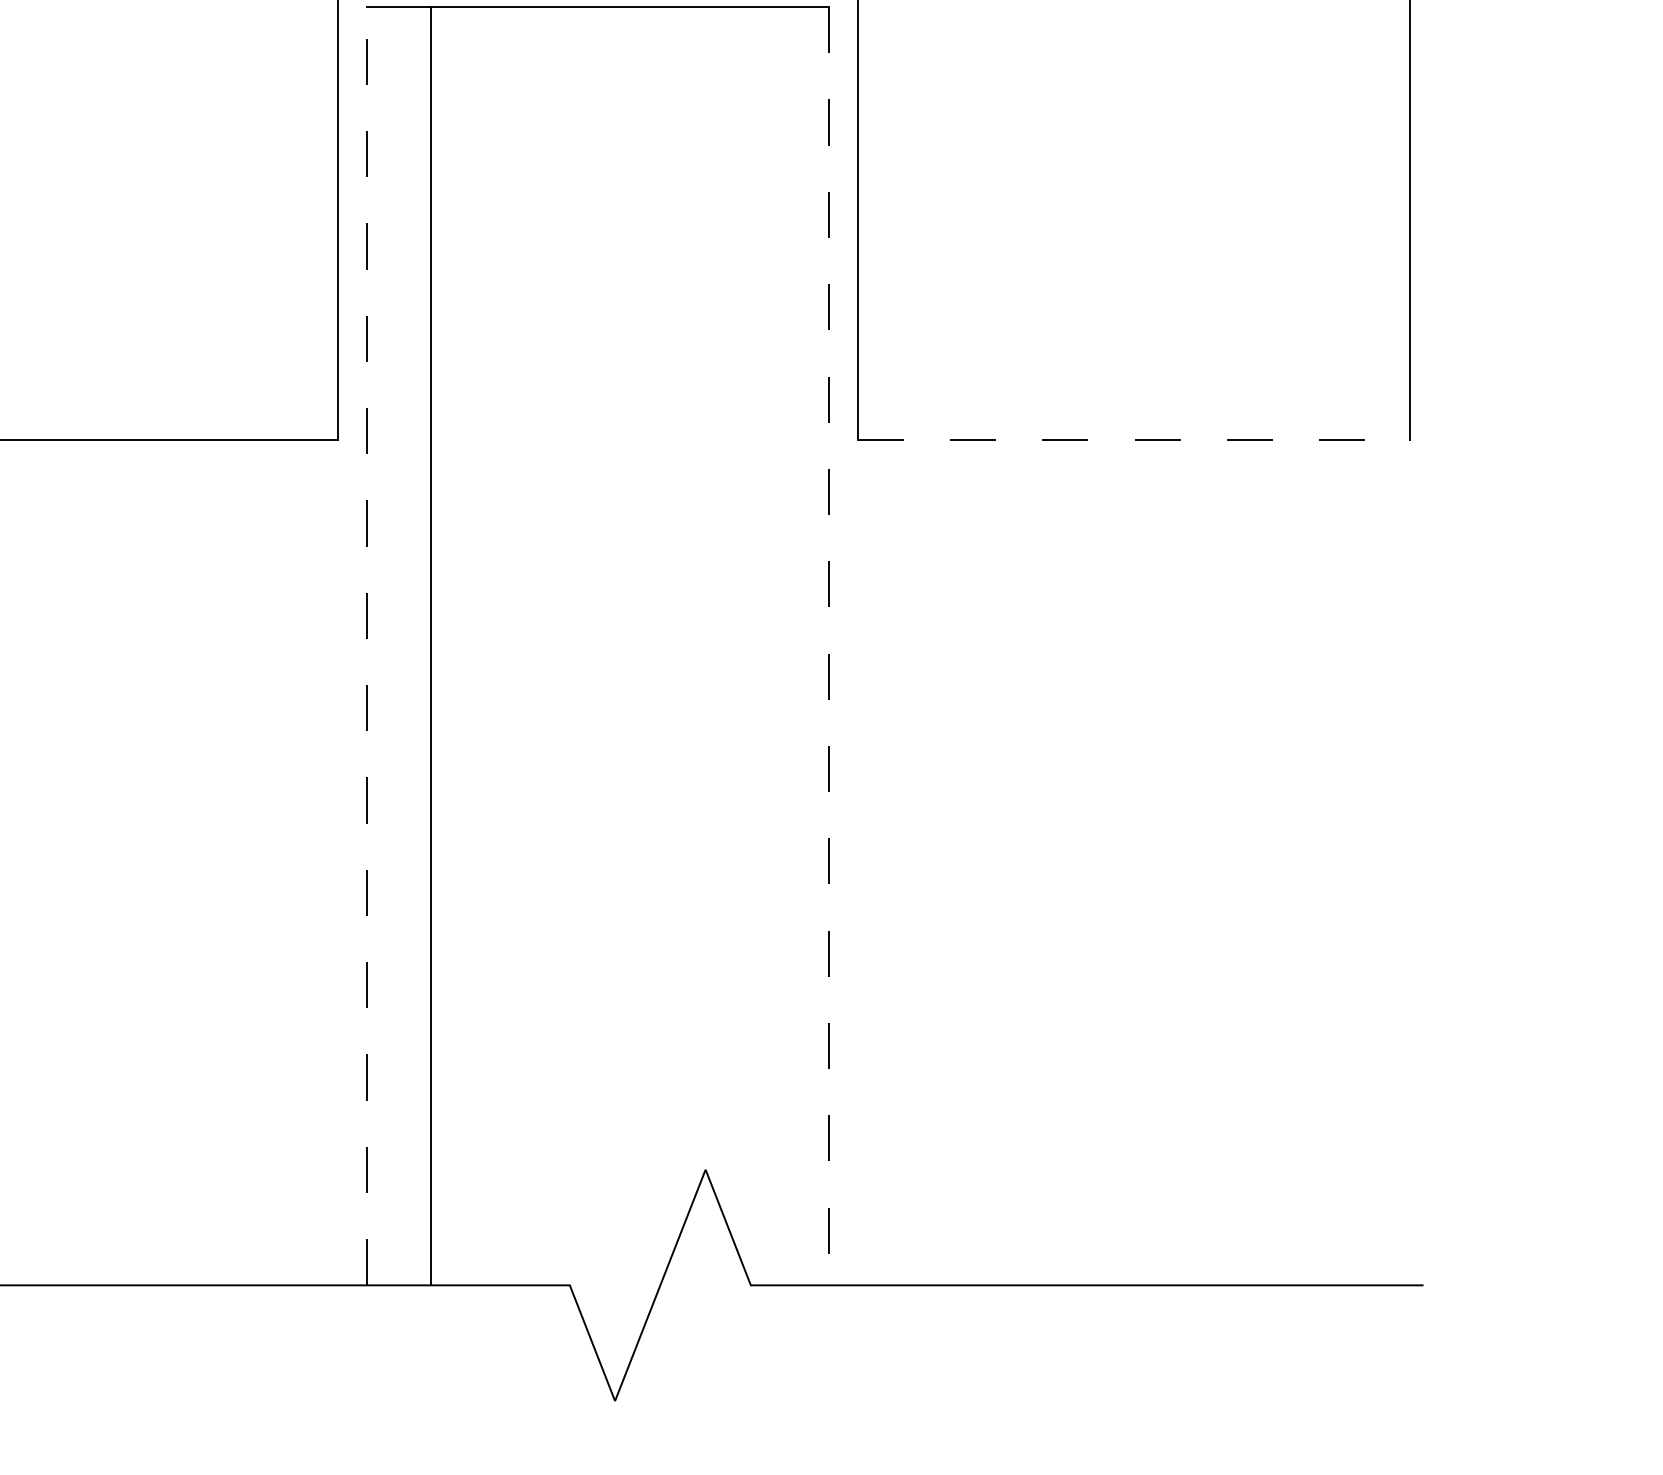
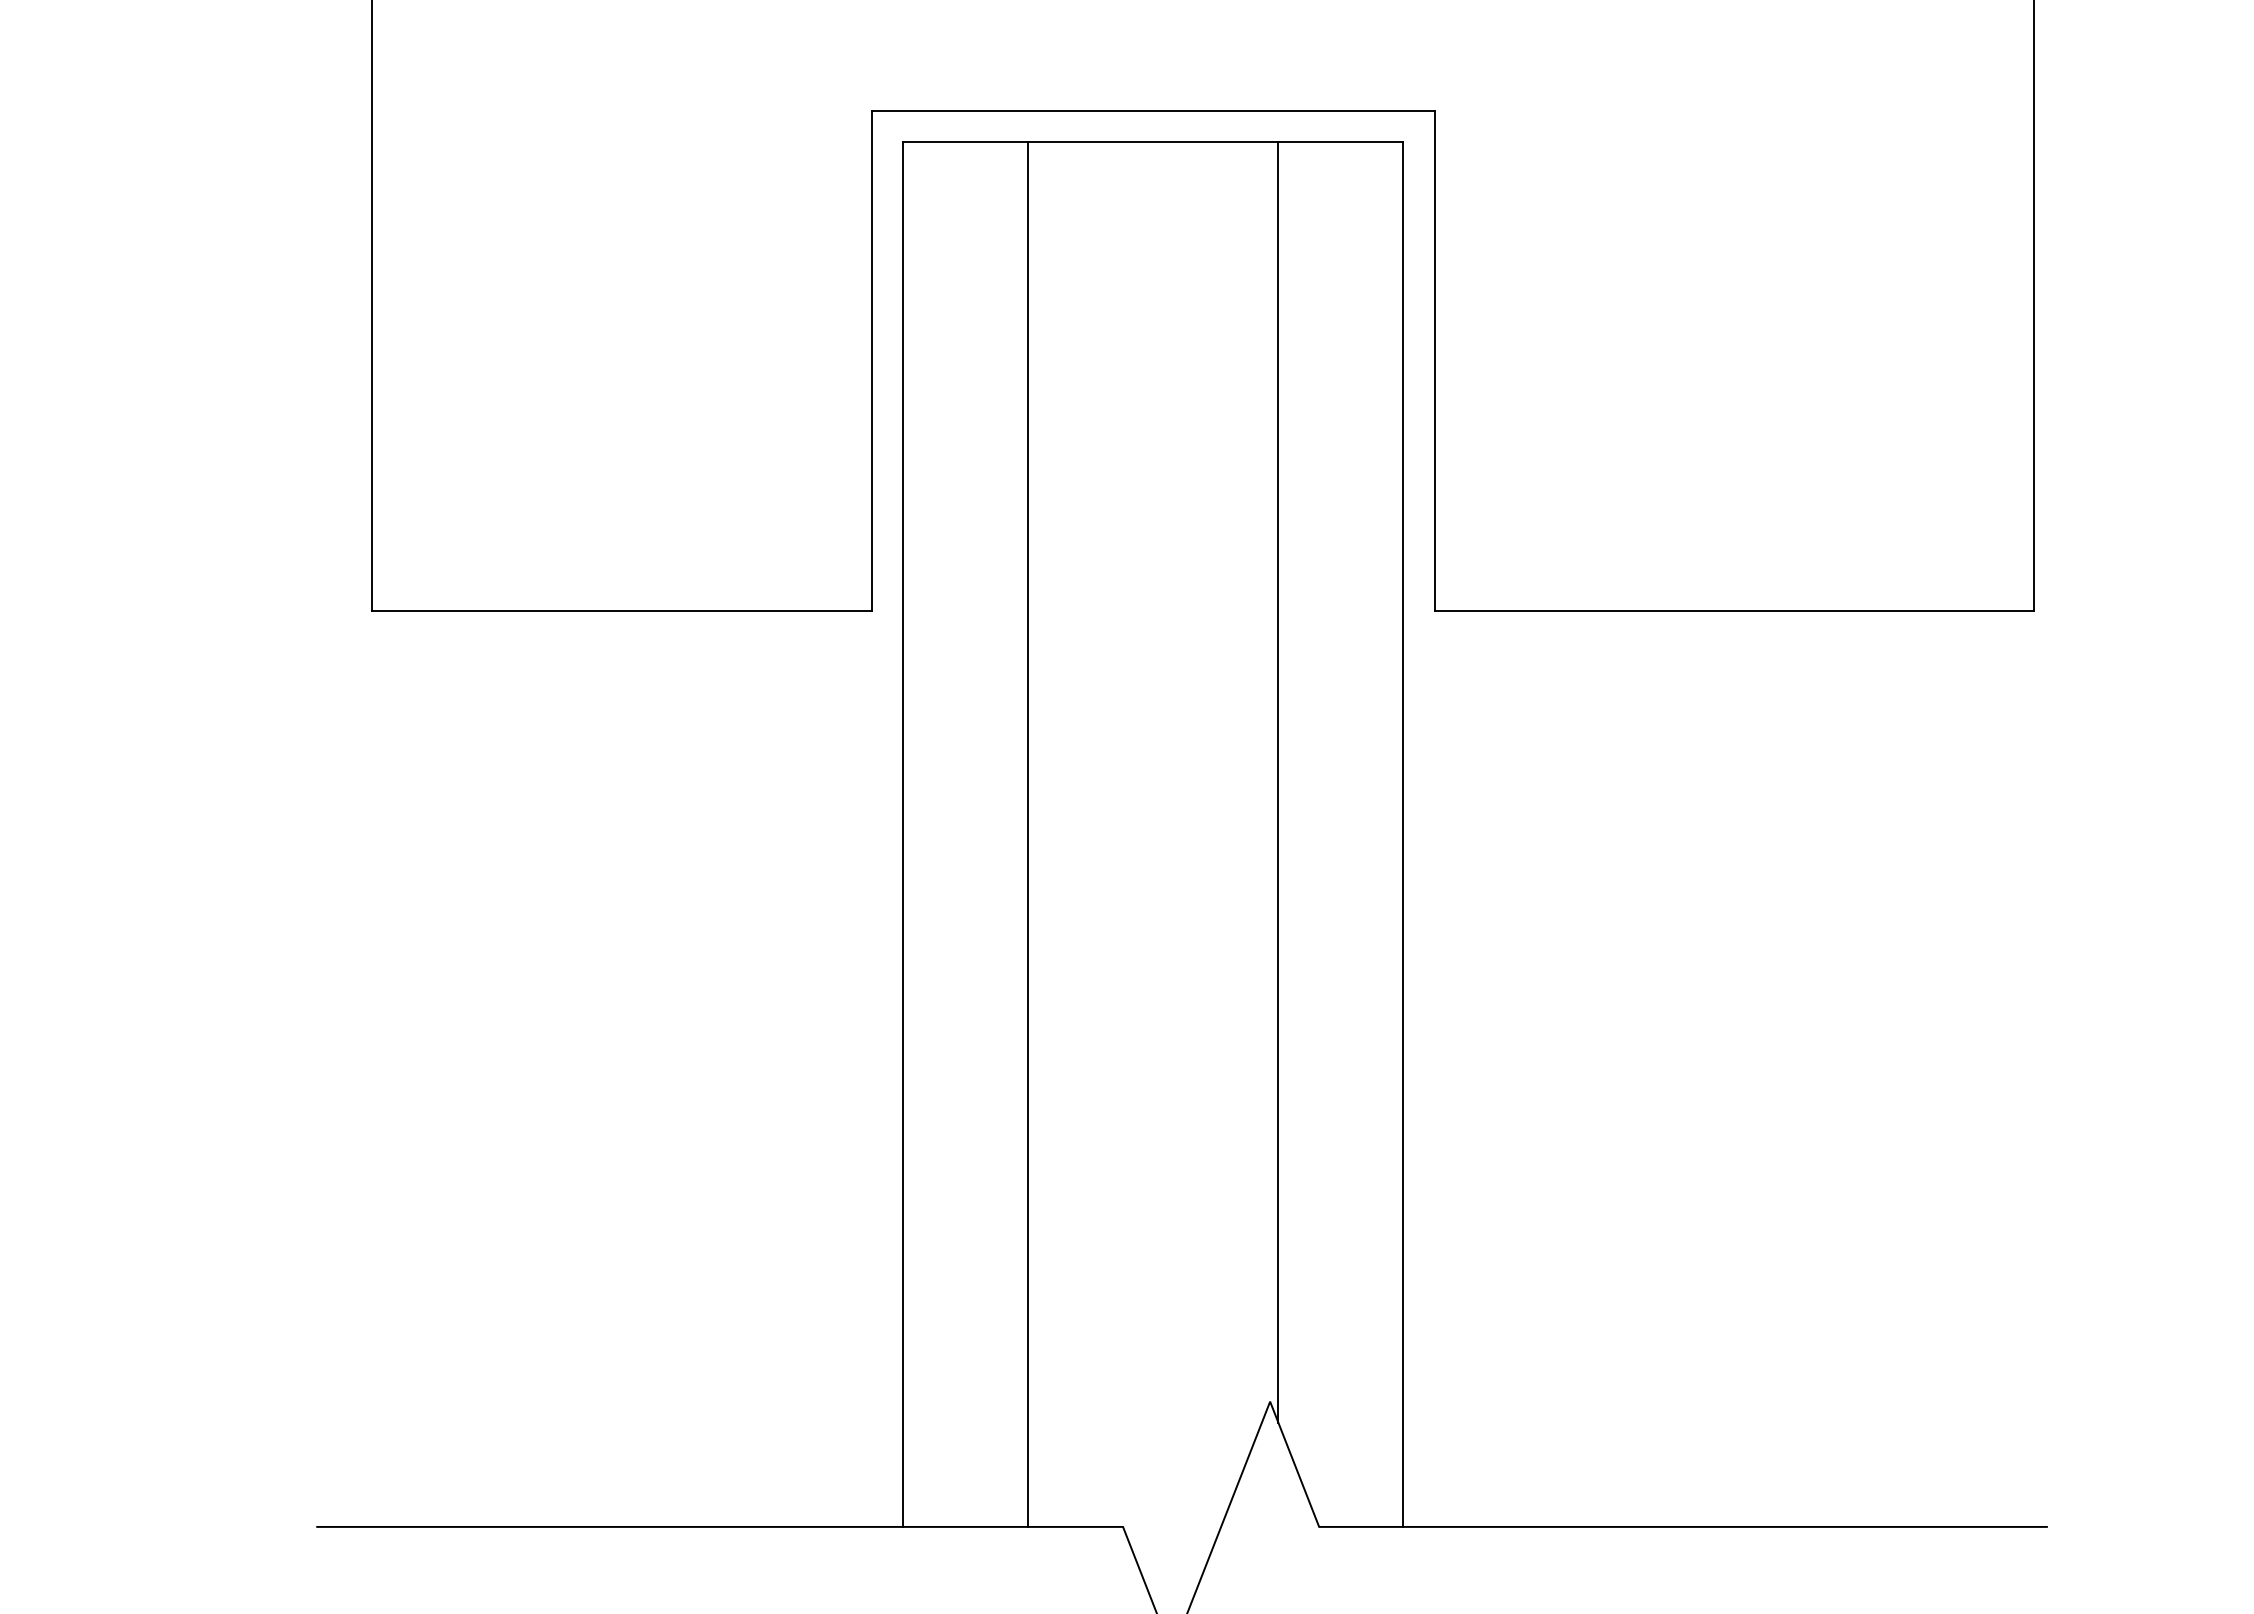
line: (1134, 440) -> (1734, 611), dashed -> solid
line: (713, 598) -> (1278, 782), added
line: (367, 646) -> (903, 834), dashed -> solid
line: (430, 646) -> (1028, 834), moved
line: (828, 647) -> (1403, 835), dashed -> solid

